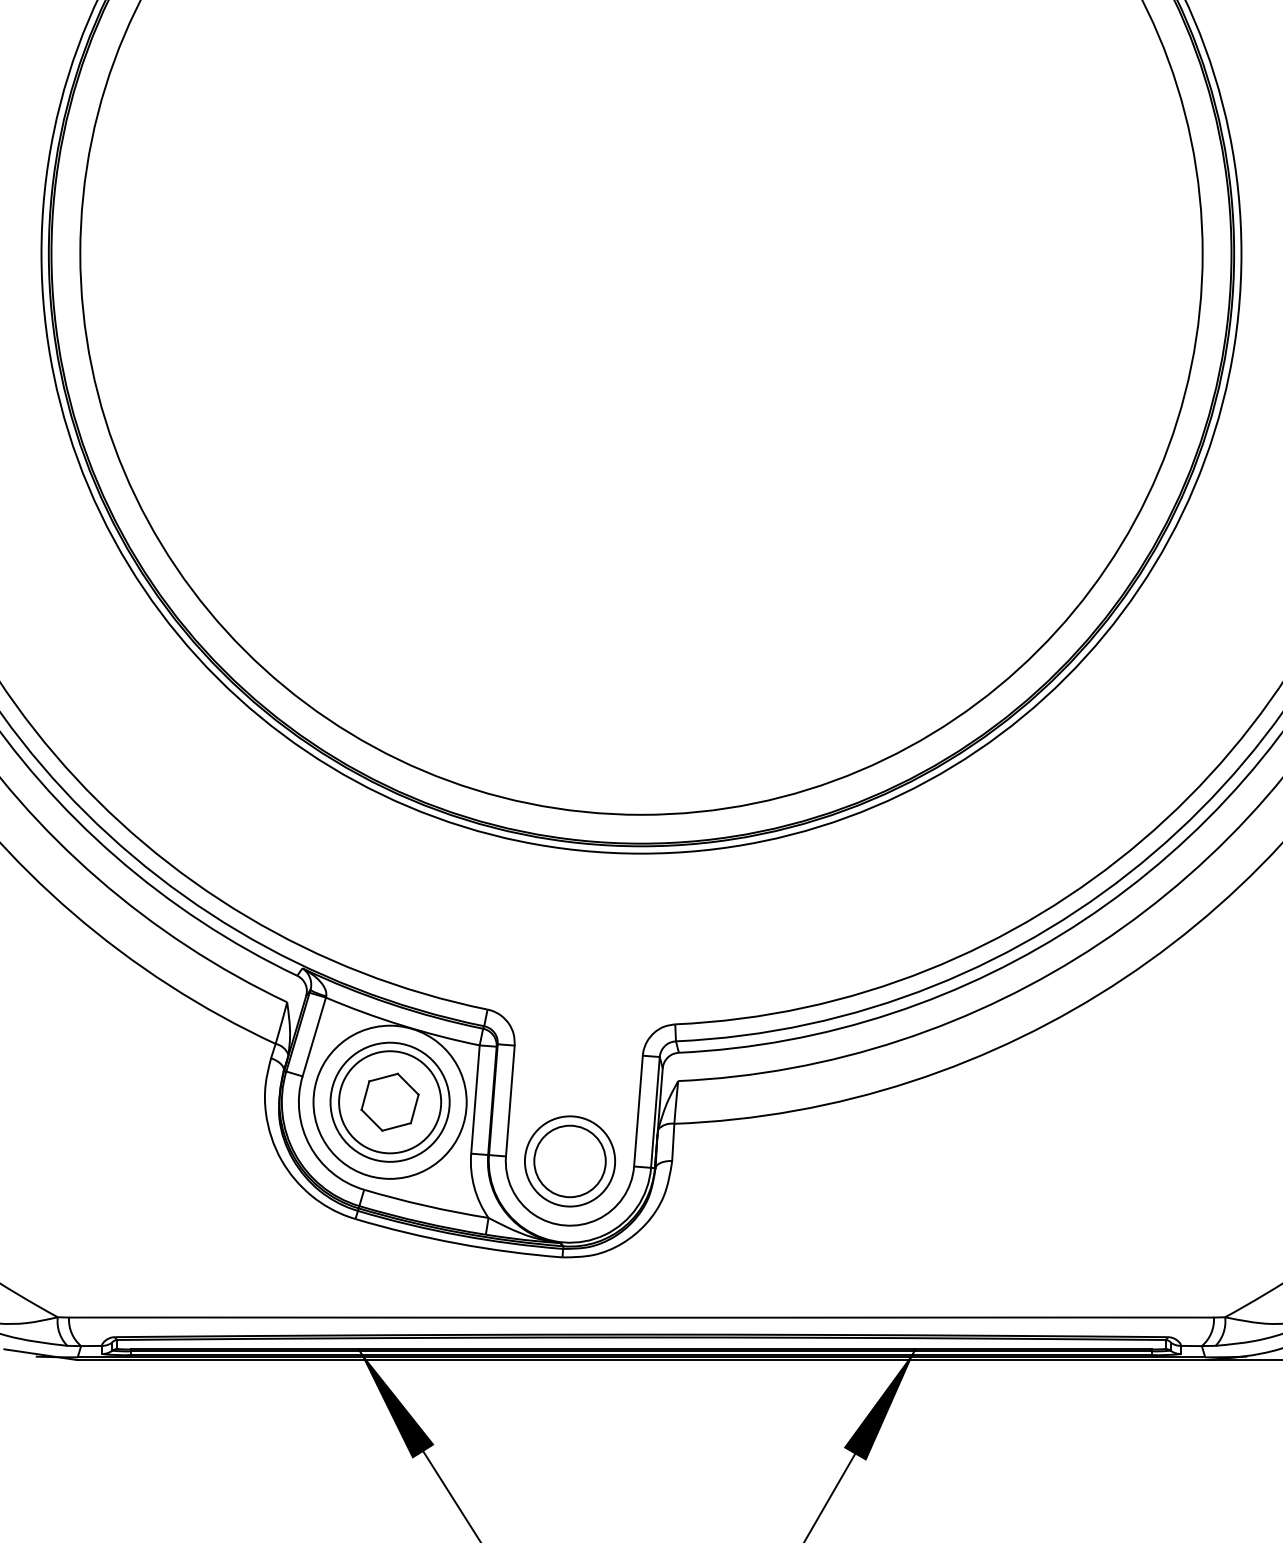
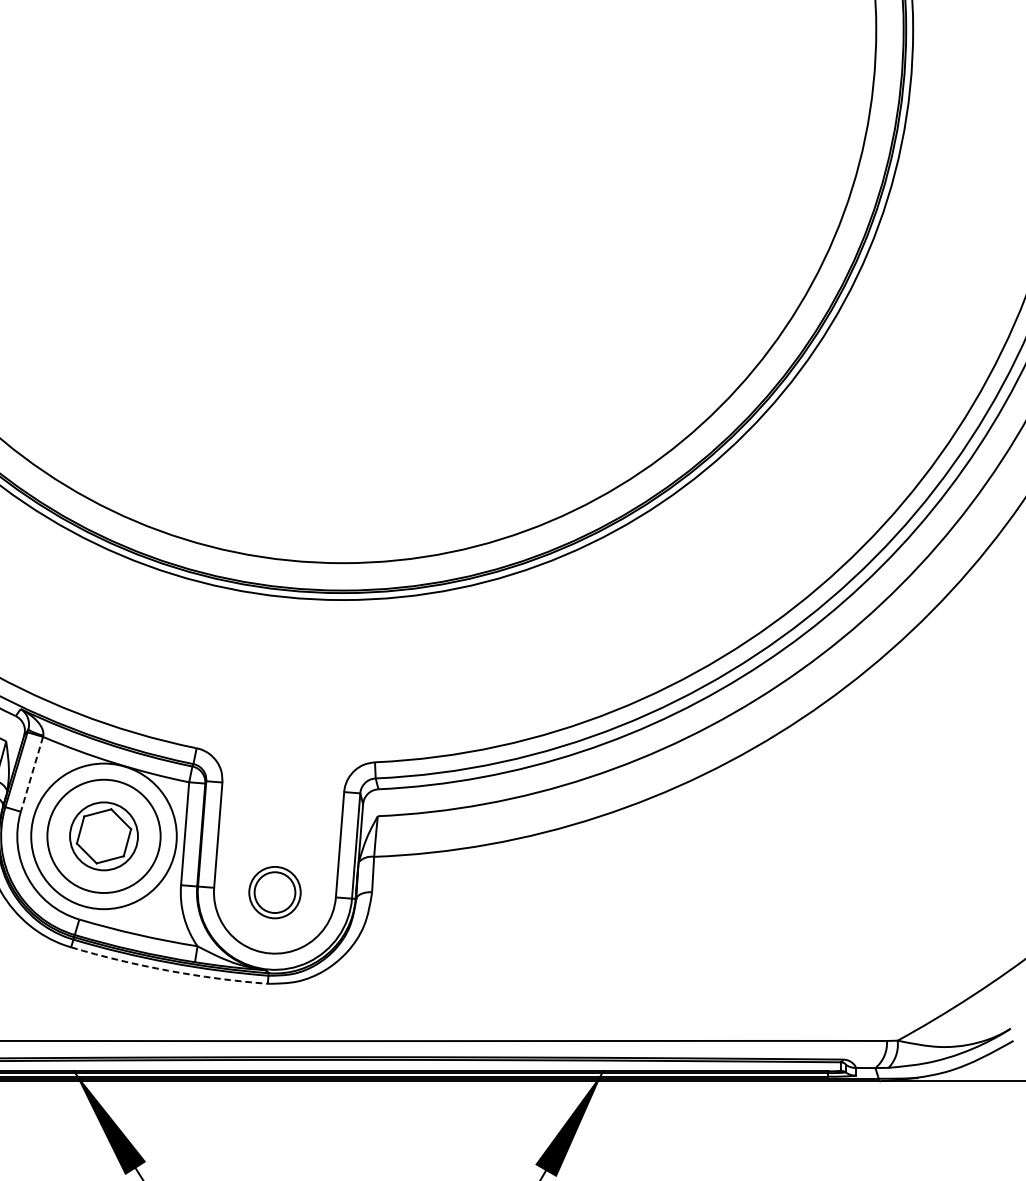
line: (314, 1037) -> (32, 774), solid -> dashed
circle: (390, 1102) -> (104, 836), size x0.7
part: (569, 1161) -> (274, 892), size x0.6
arc: (458, 1243) -> (169, 970), solid -> dashed

